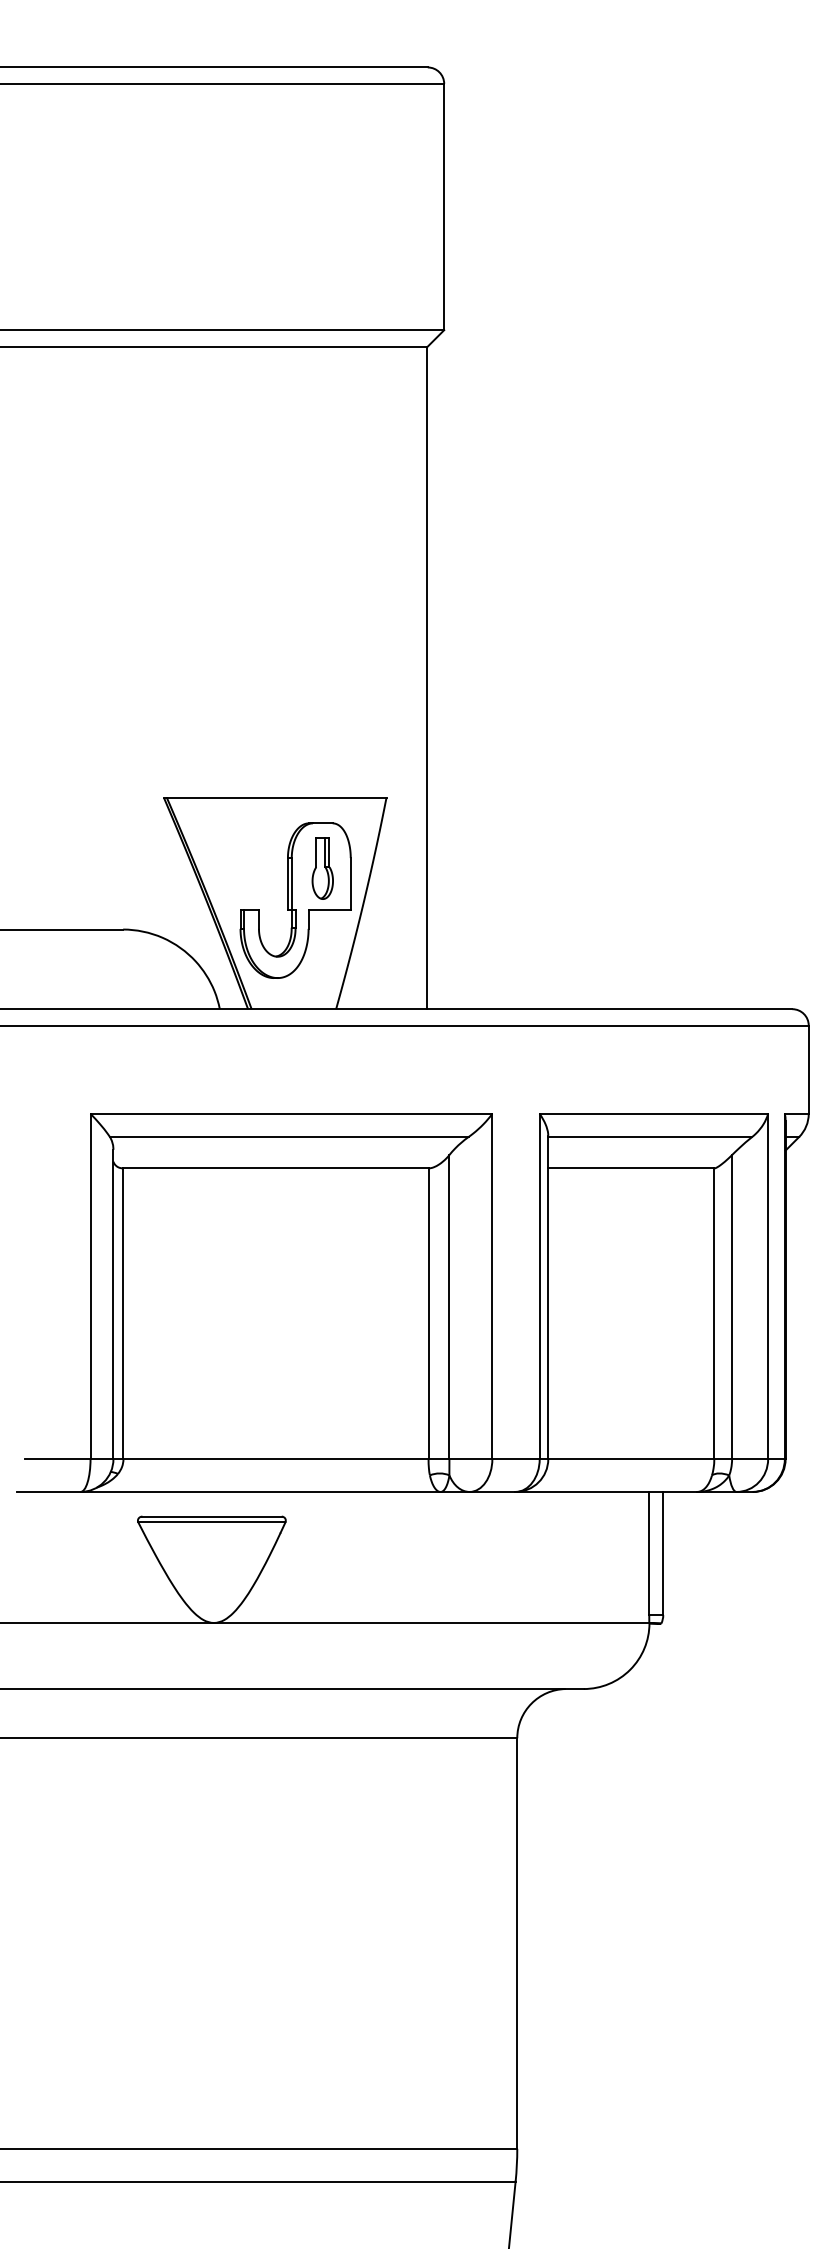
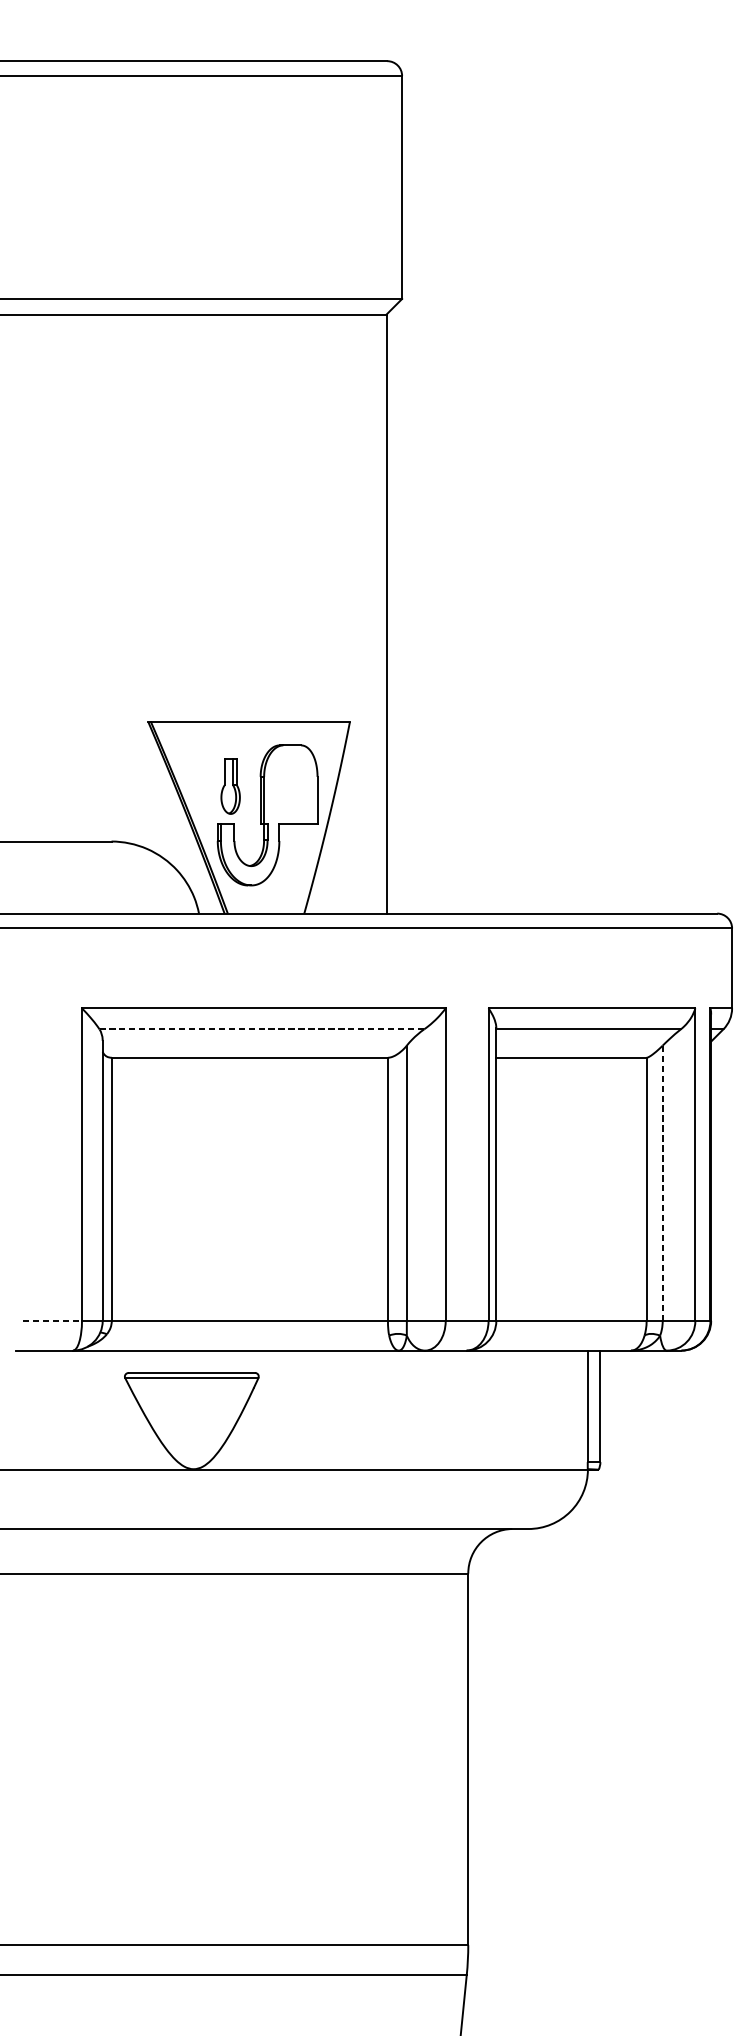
part: (322, 868) -> (230, 786), moved
line: (288, 1137) -> (261, 1029), solid -> dashed
line: (732, 1306) -> (663, 1182), solid -> dashed
line: (57, 1459) -> (52, 1321), solid -> dashed

